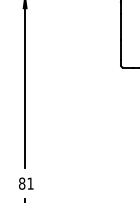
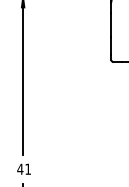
text: (22, 182) -> (20, 168), 81 -> 41

